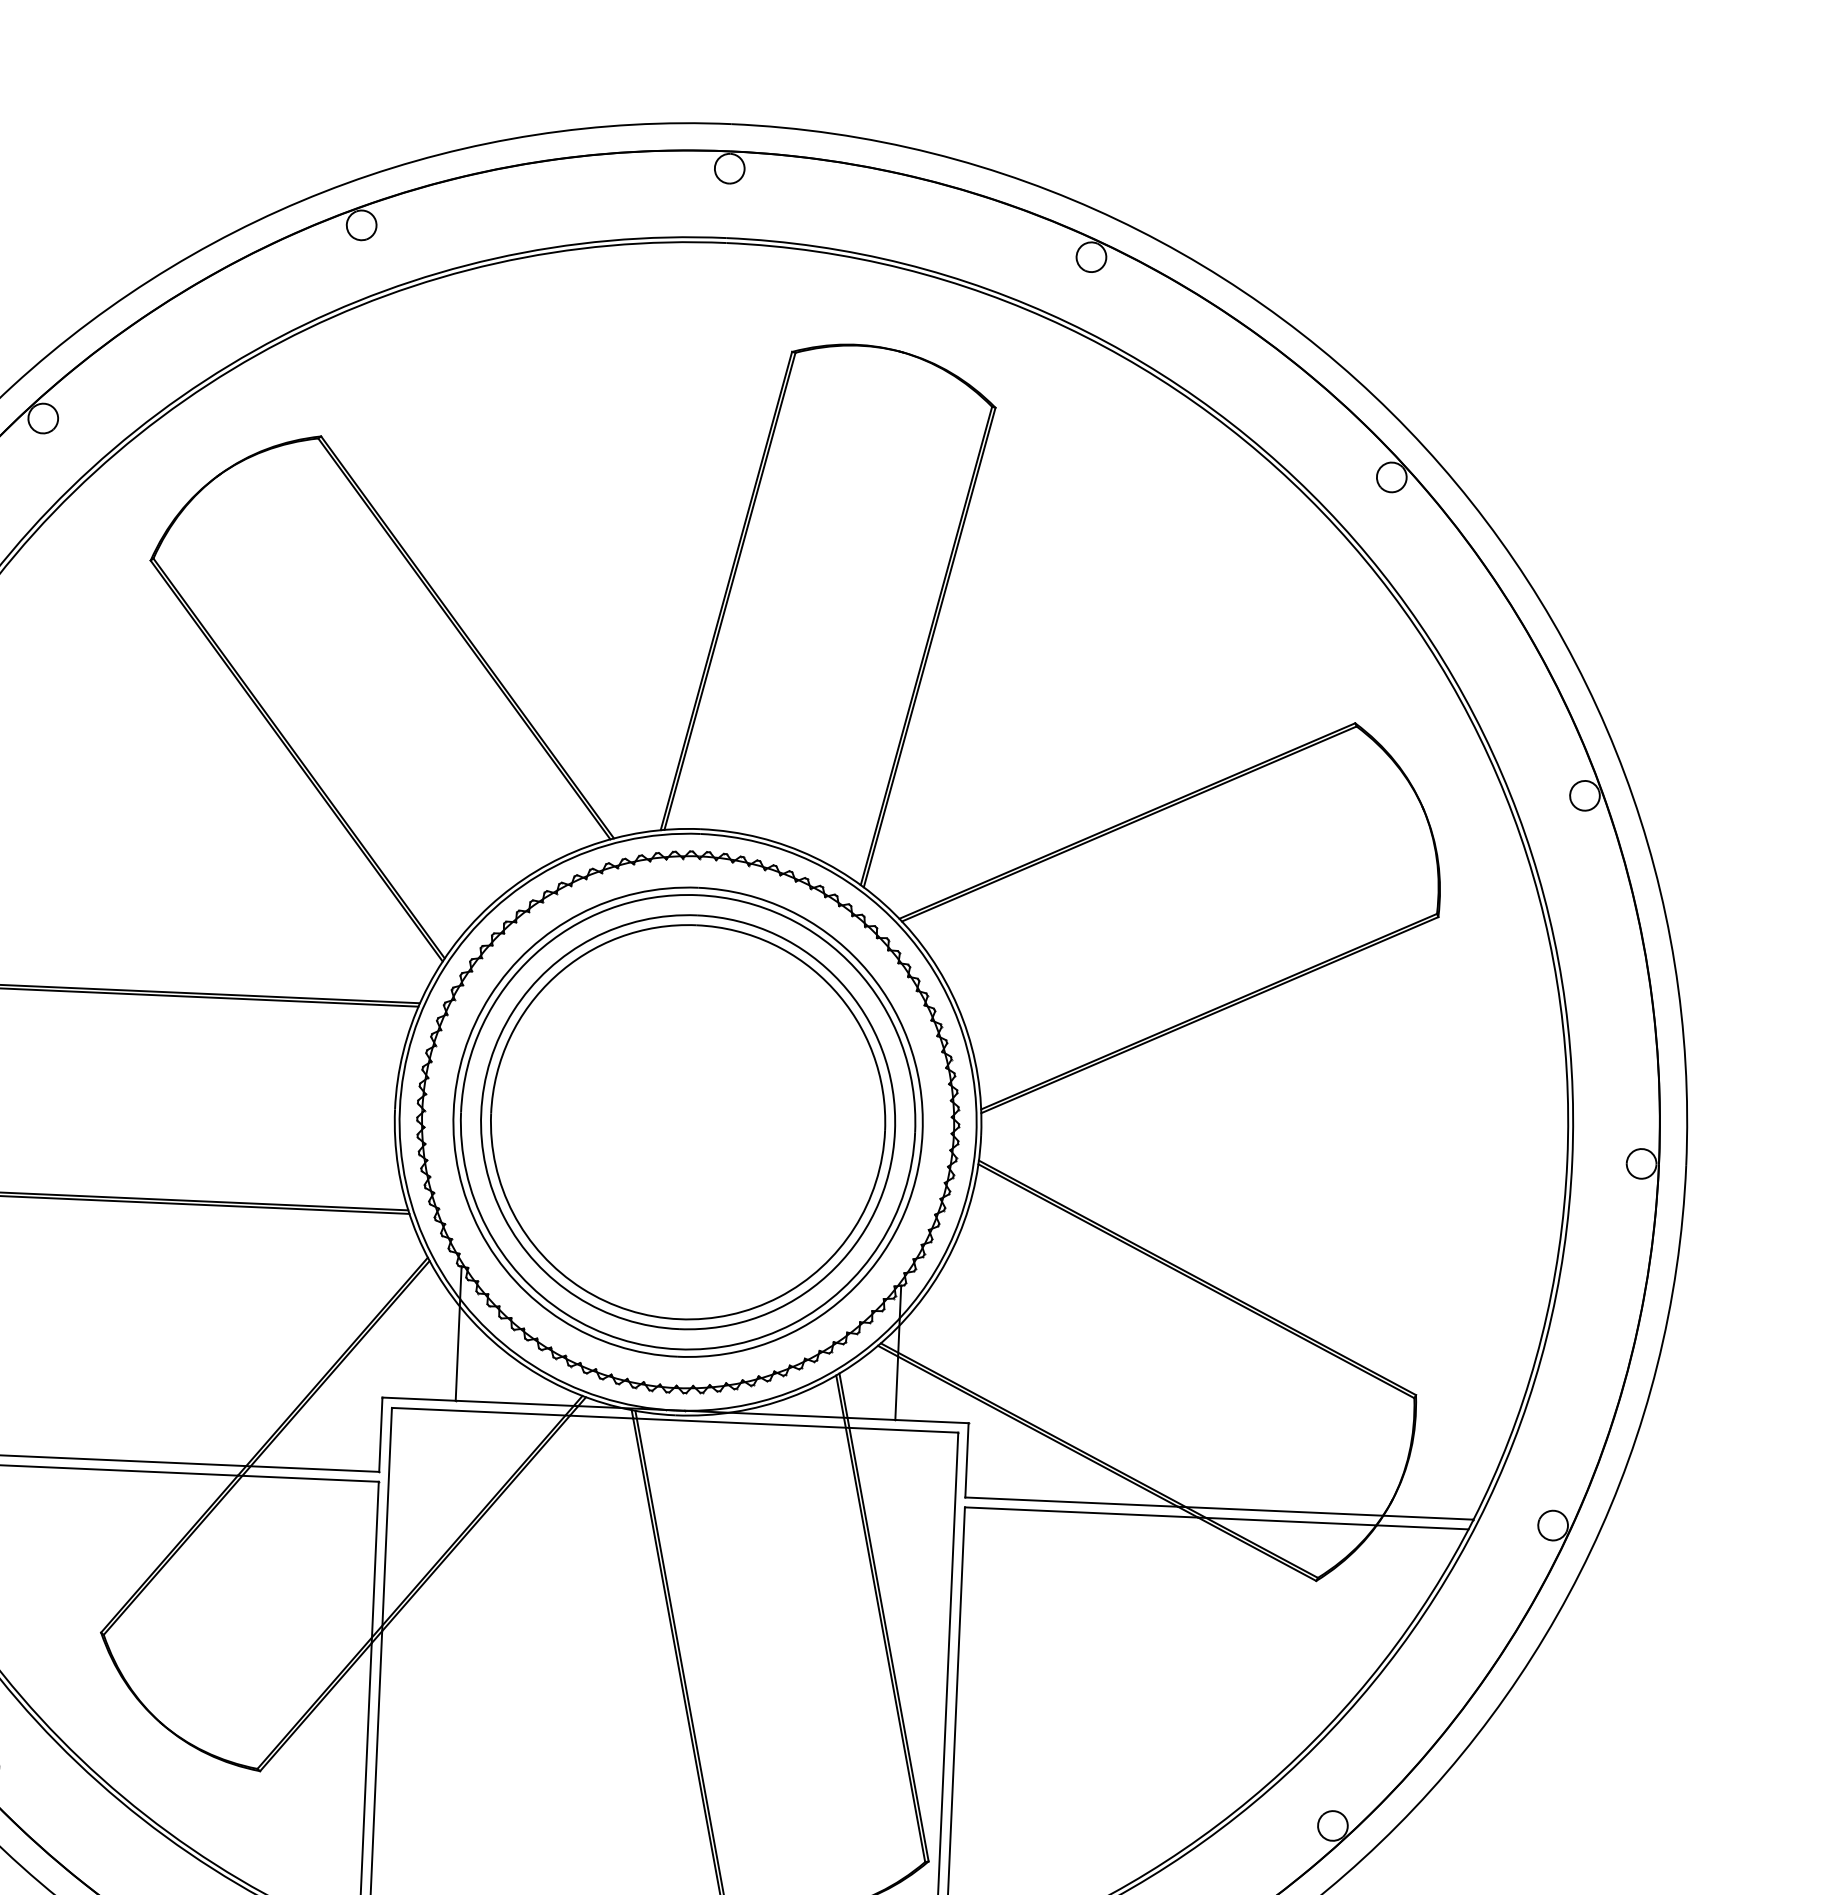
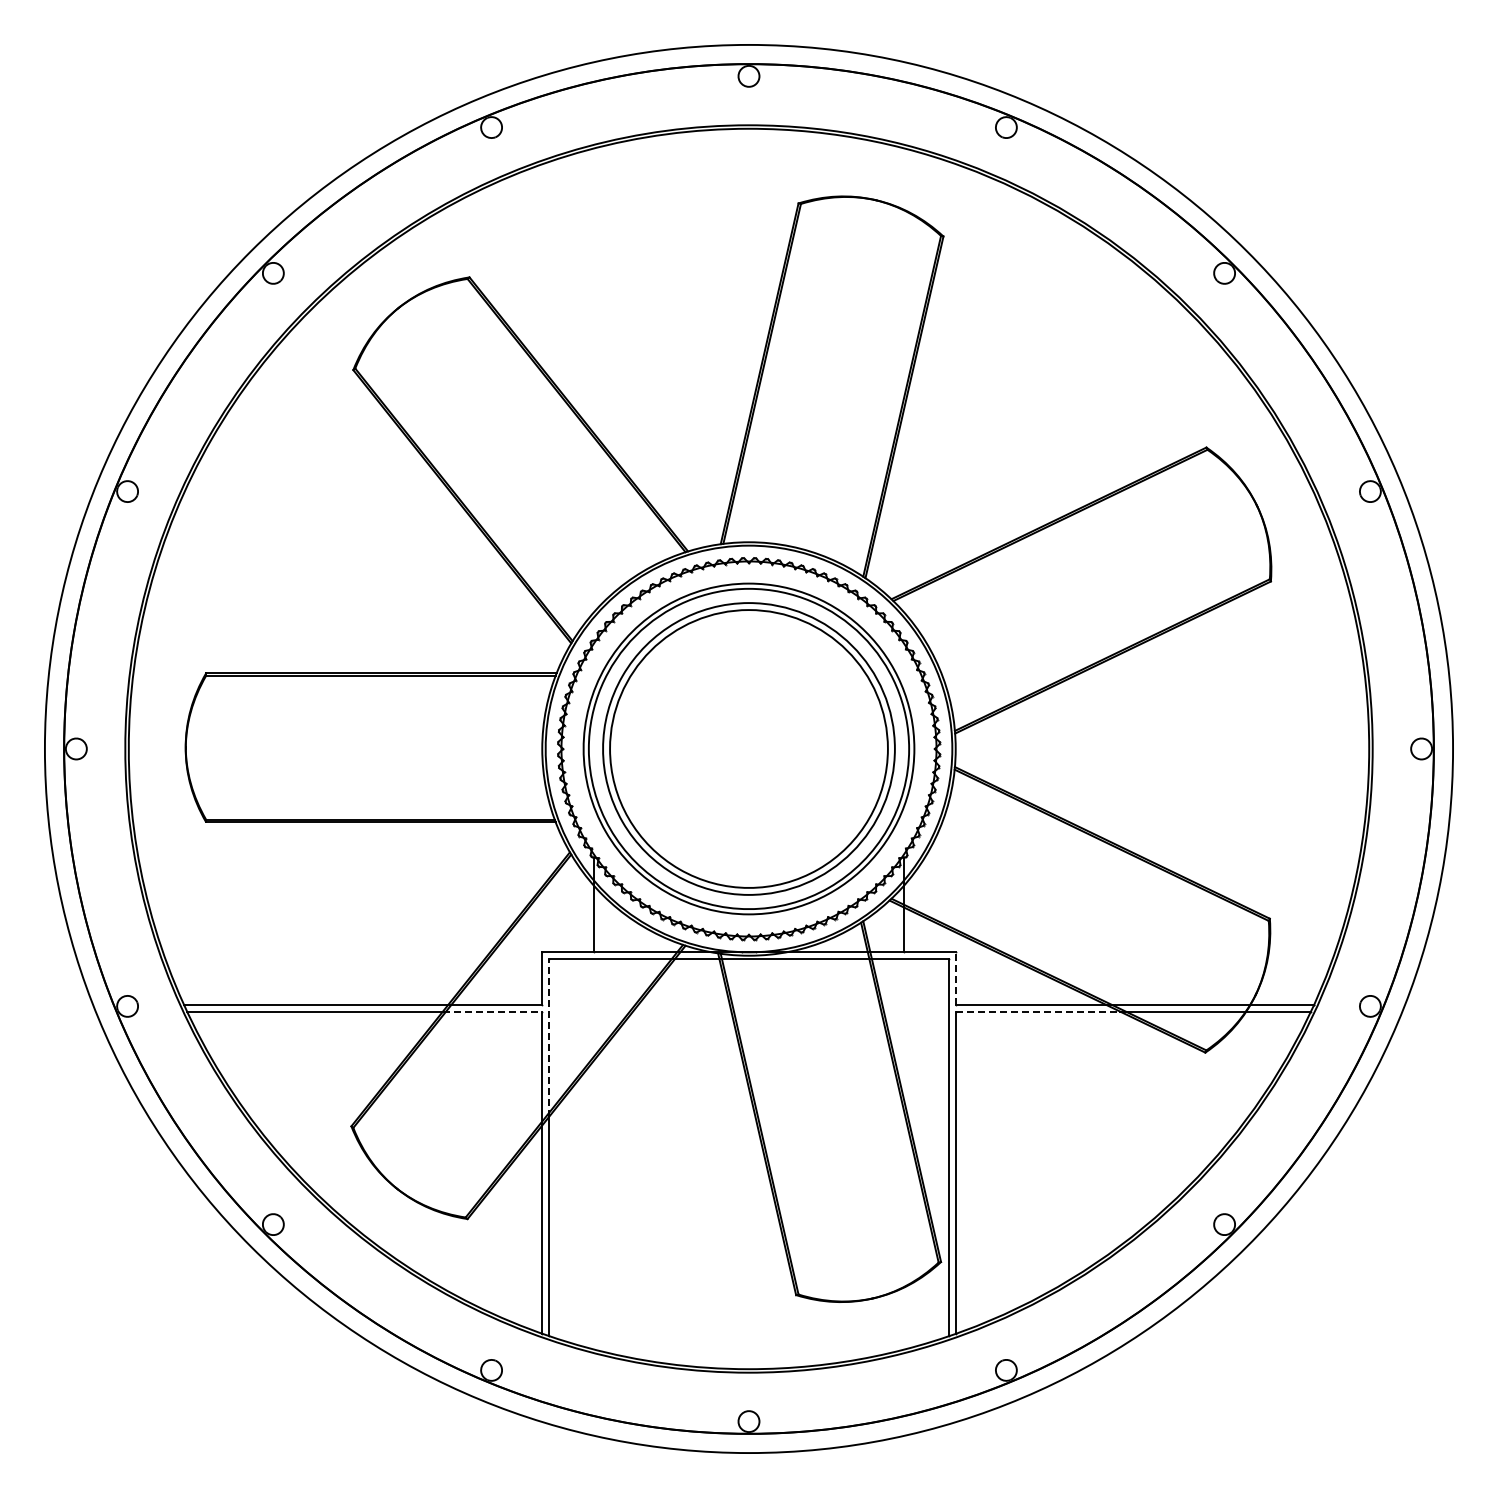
line: (966, 1458) -> (955, 977), solid -> dashed
line: (308, 1478) -> (492, 1011), solid -> dashed
line: (1082, 1512) -> (1038, 1011), solid -> dashed
line: (387, 1518) -> (549, 1037), solid -> dashed

